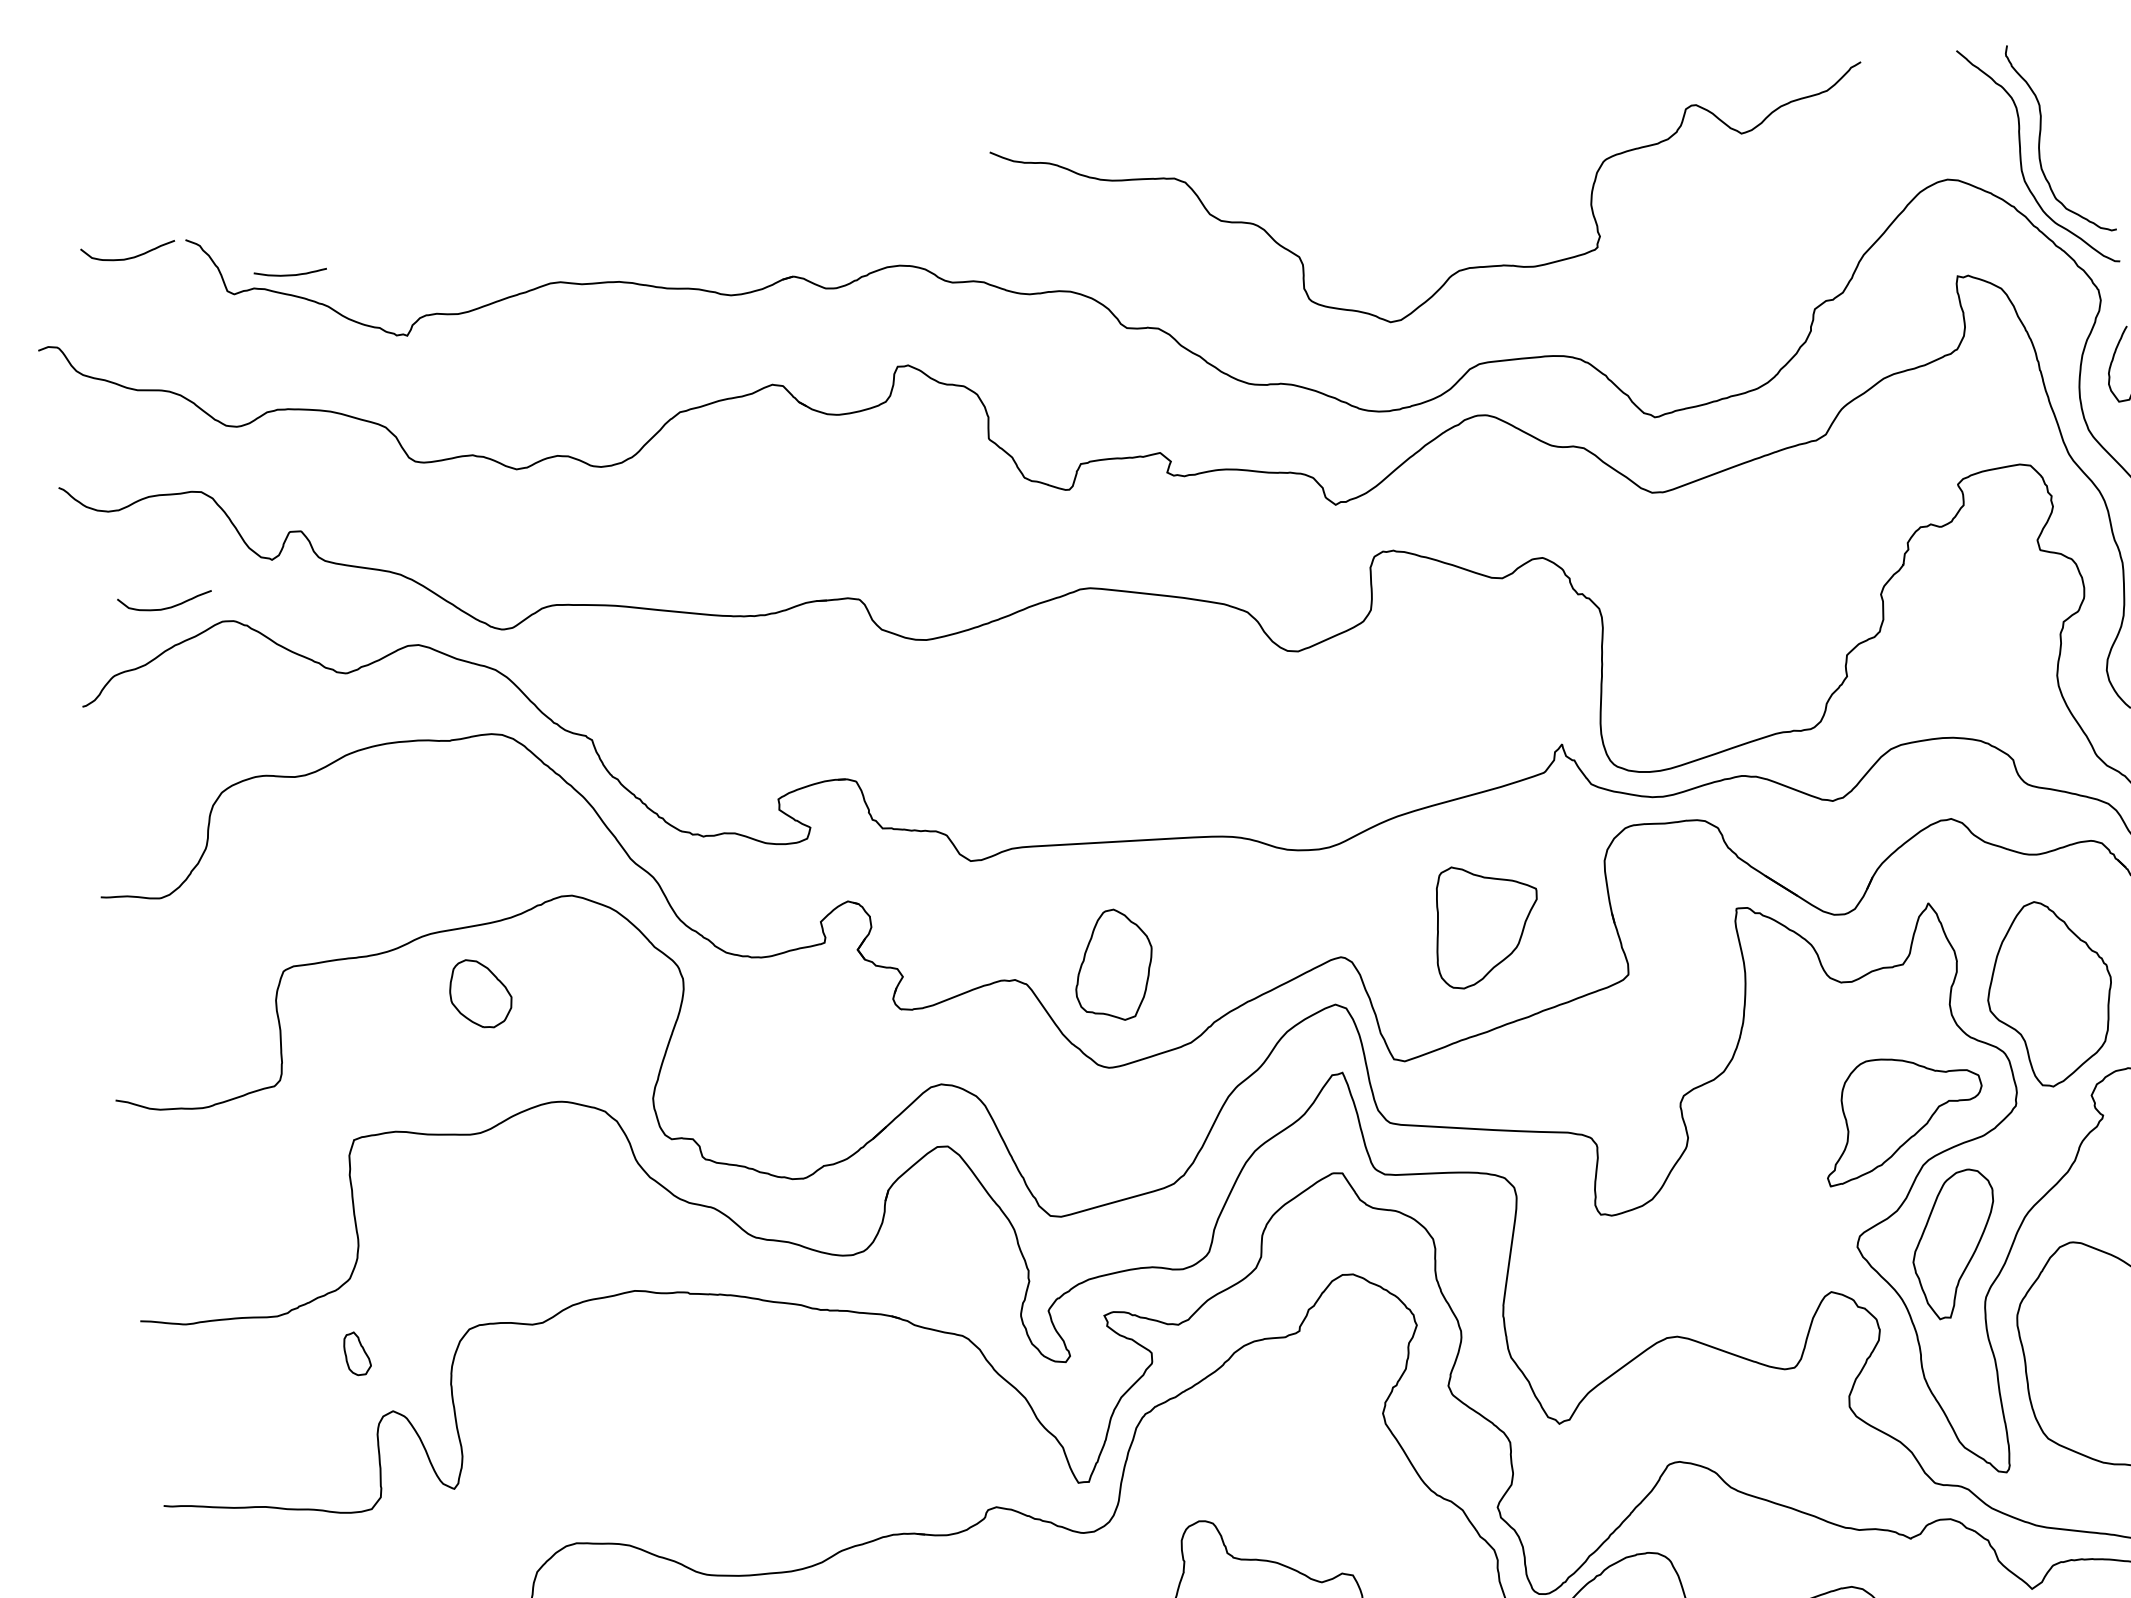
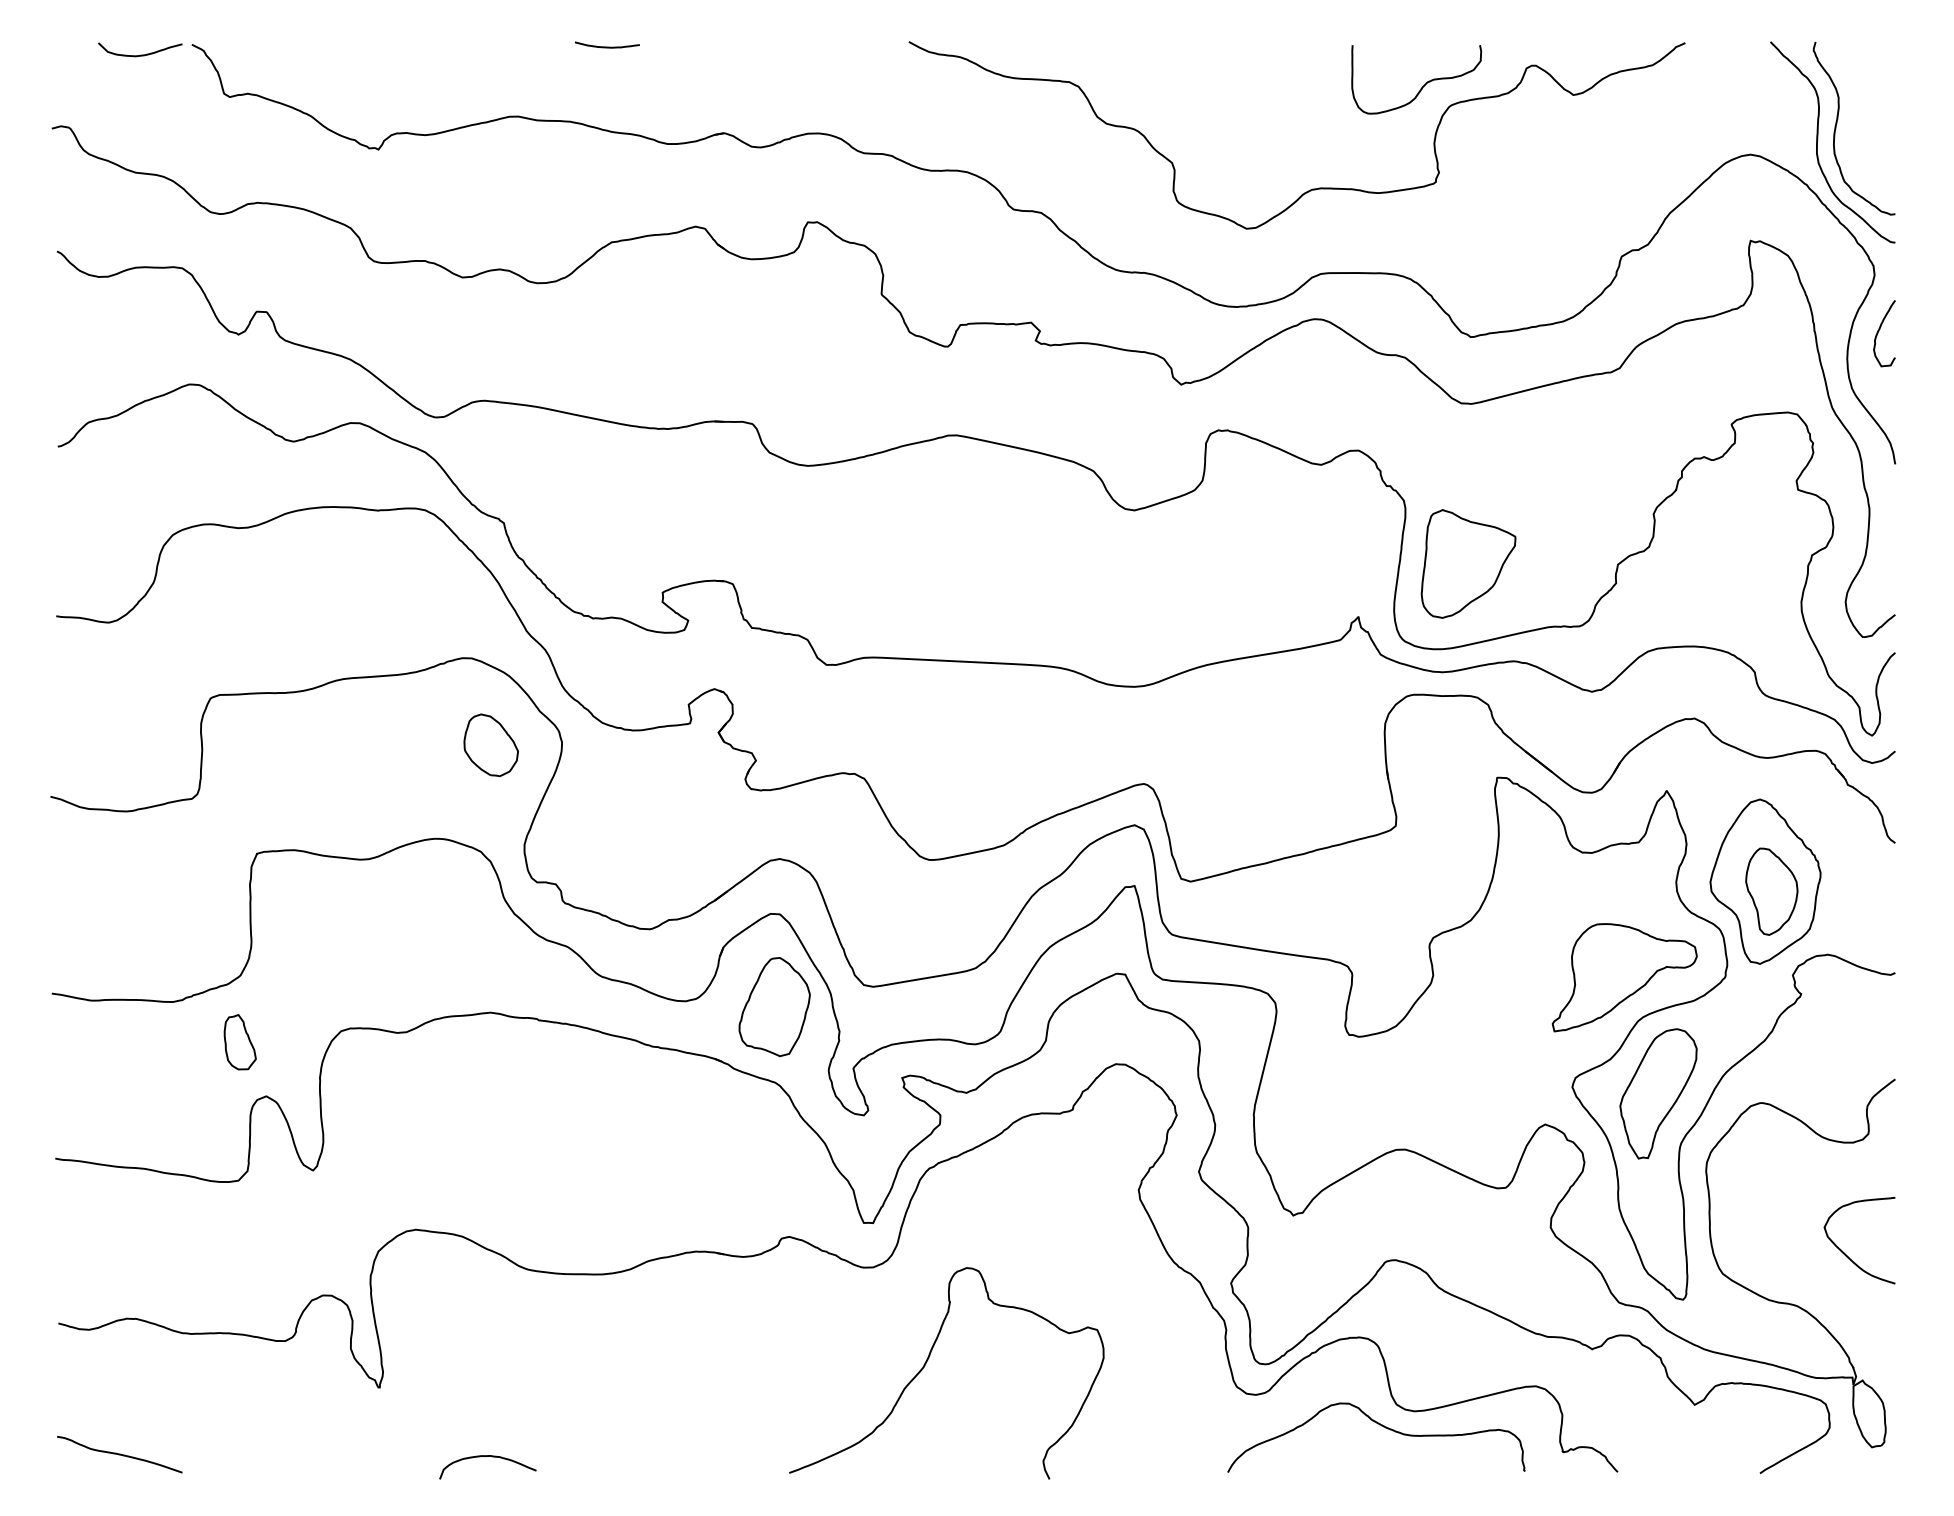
curve: (1572, 140) -> (1423, 85), added
curve: (289, 274) -> (606, 46), moved
curve: (165, 607) -> (140, 366), removed
part: (1486, 924) -> (1468, 563), moved
part: (1113, 964) -> (774, 1006), moved
part: (479, 993) -> (490, 745), moved
part: (2057, 1003) -> (1771, 891), added
part: (356, 1353) -> (239, 1042), size x1.43

